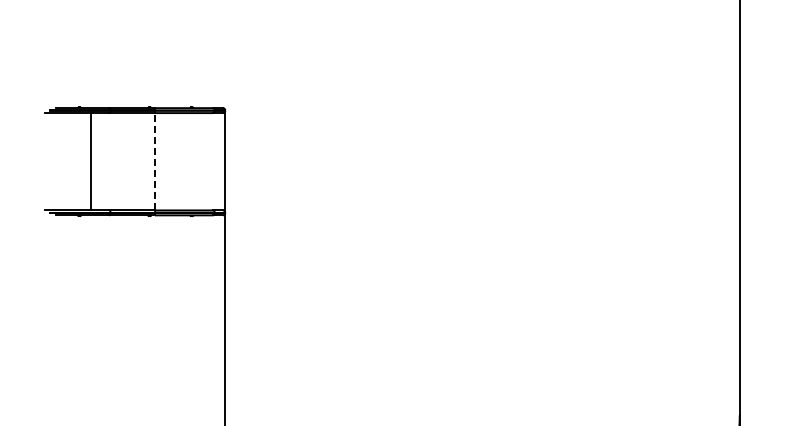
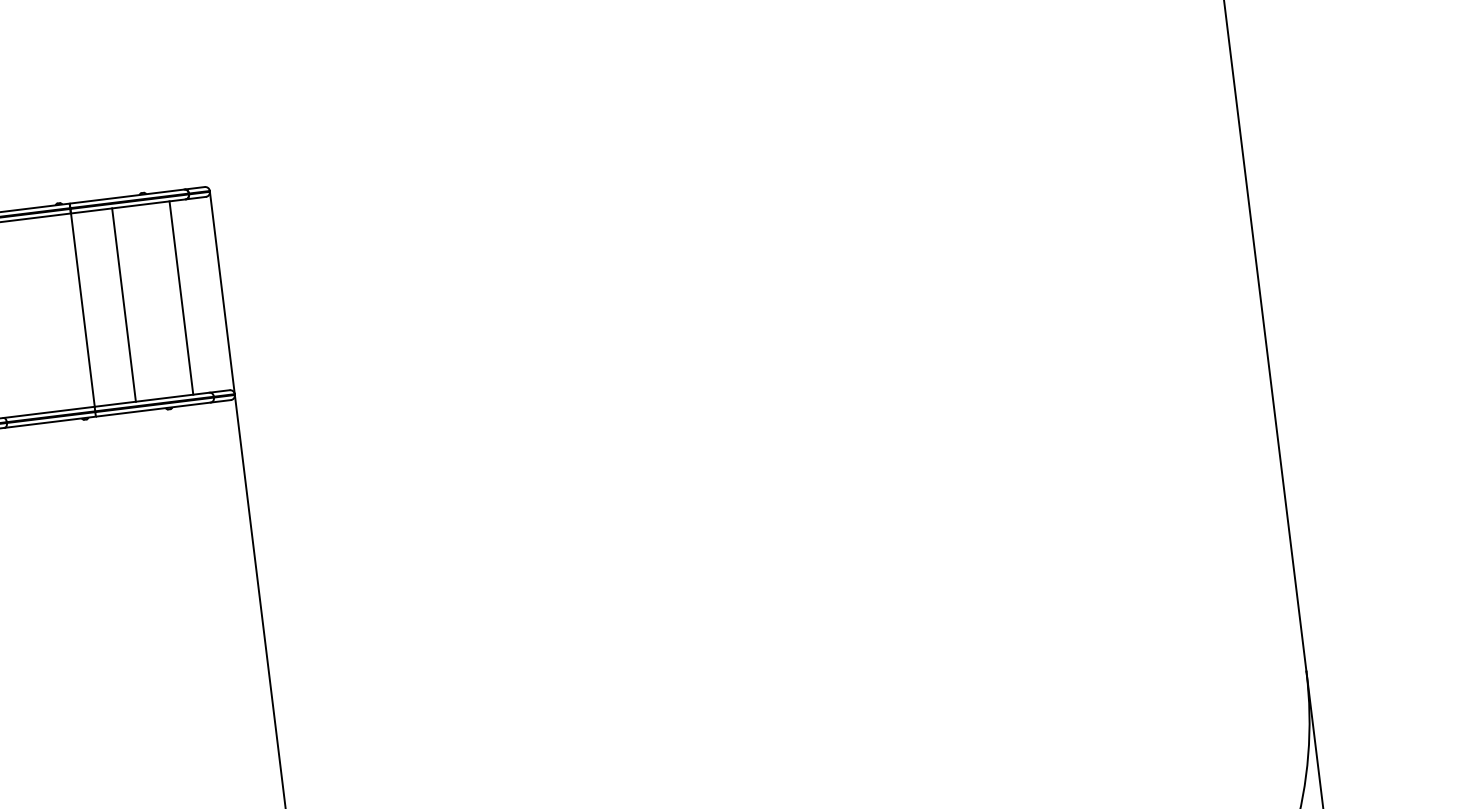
line: (155, 161) -> (83, 309), dashed -> solid
line: (175, 161) -> (123, 304), added
line: (204, 161) -> (180, 297), added

